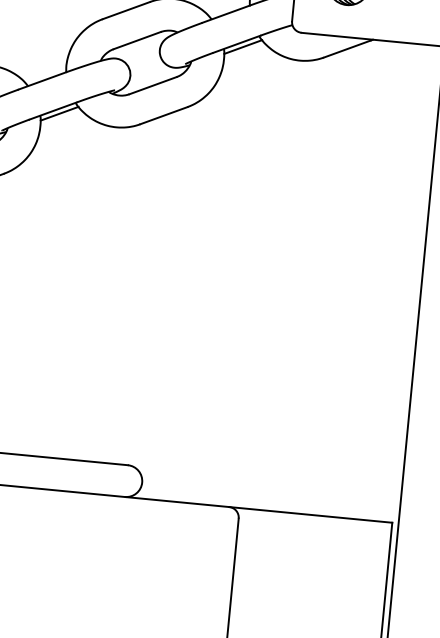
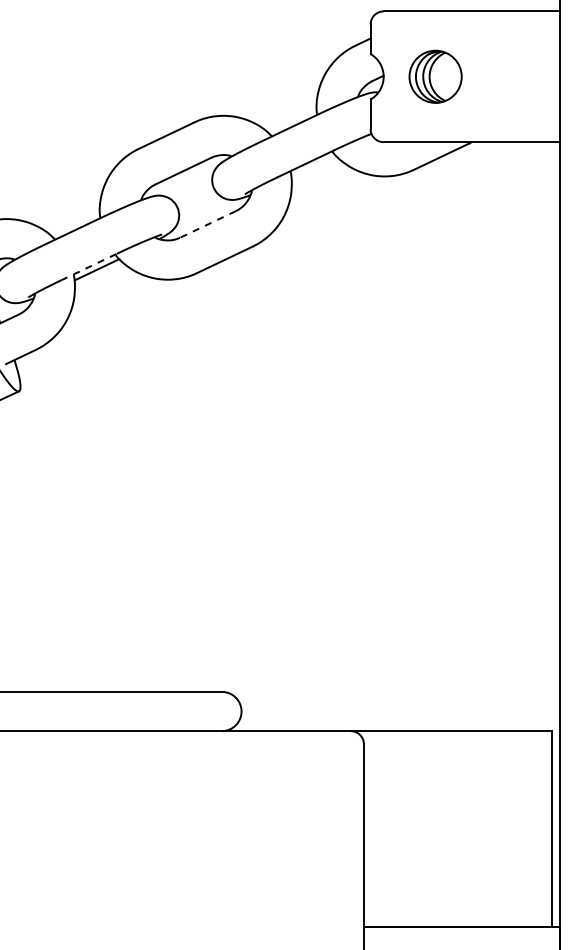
line: (242, 47) -> (313, 166), removed
line: (153, 85) -> (208, 224), solid -> dashed
line: (52, 111) -> (88, 267), solid -> dashed

